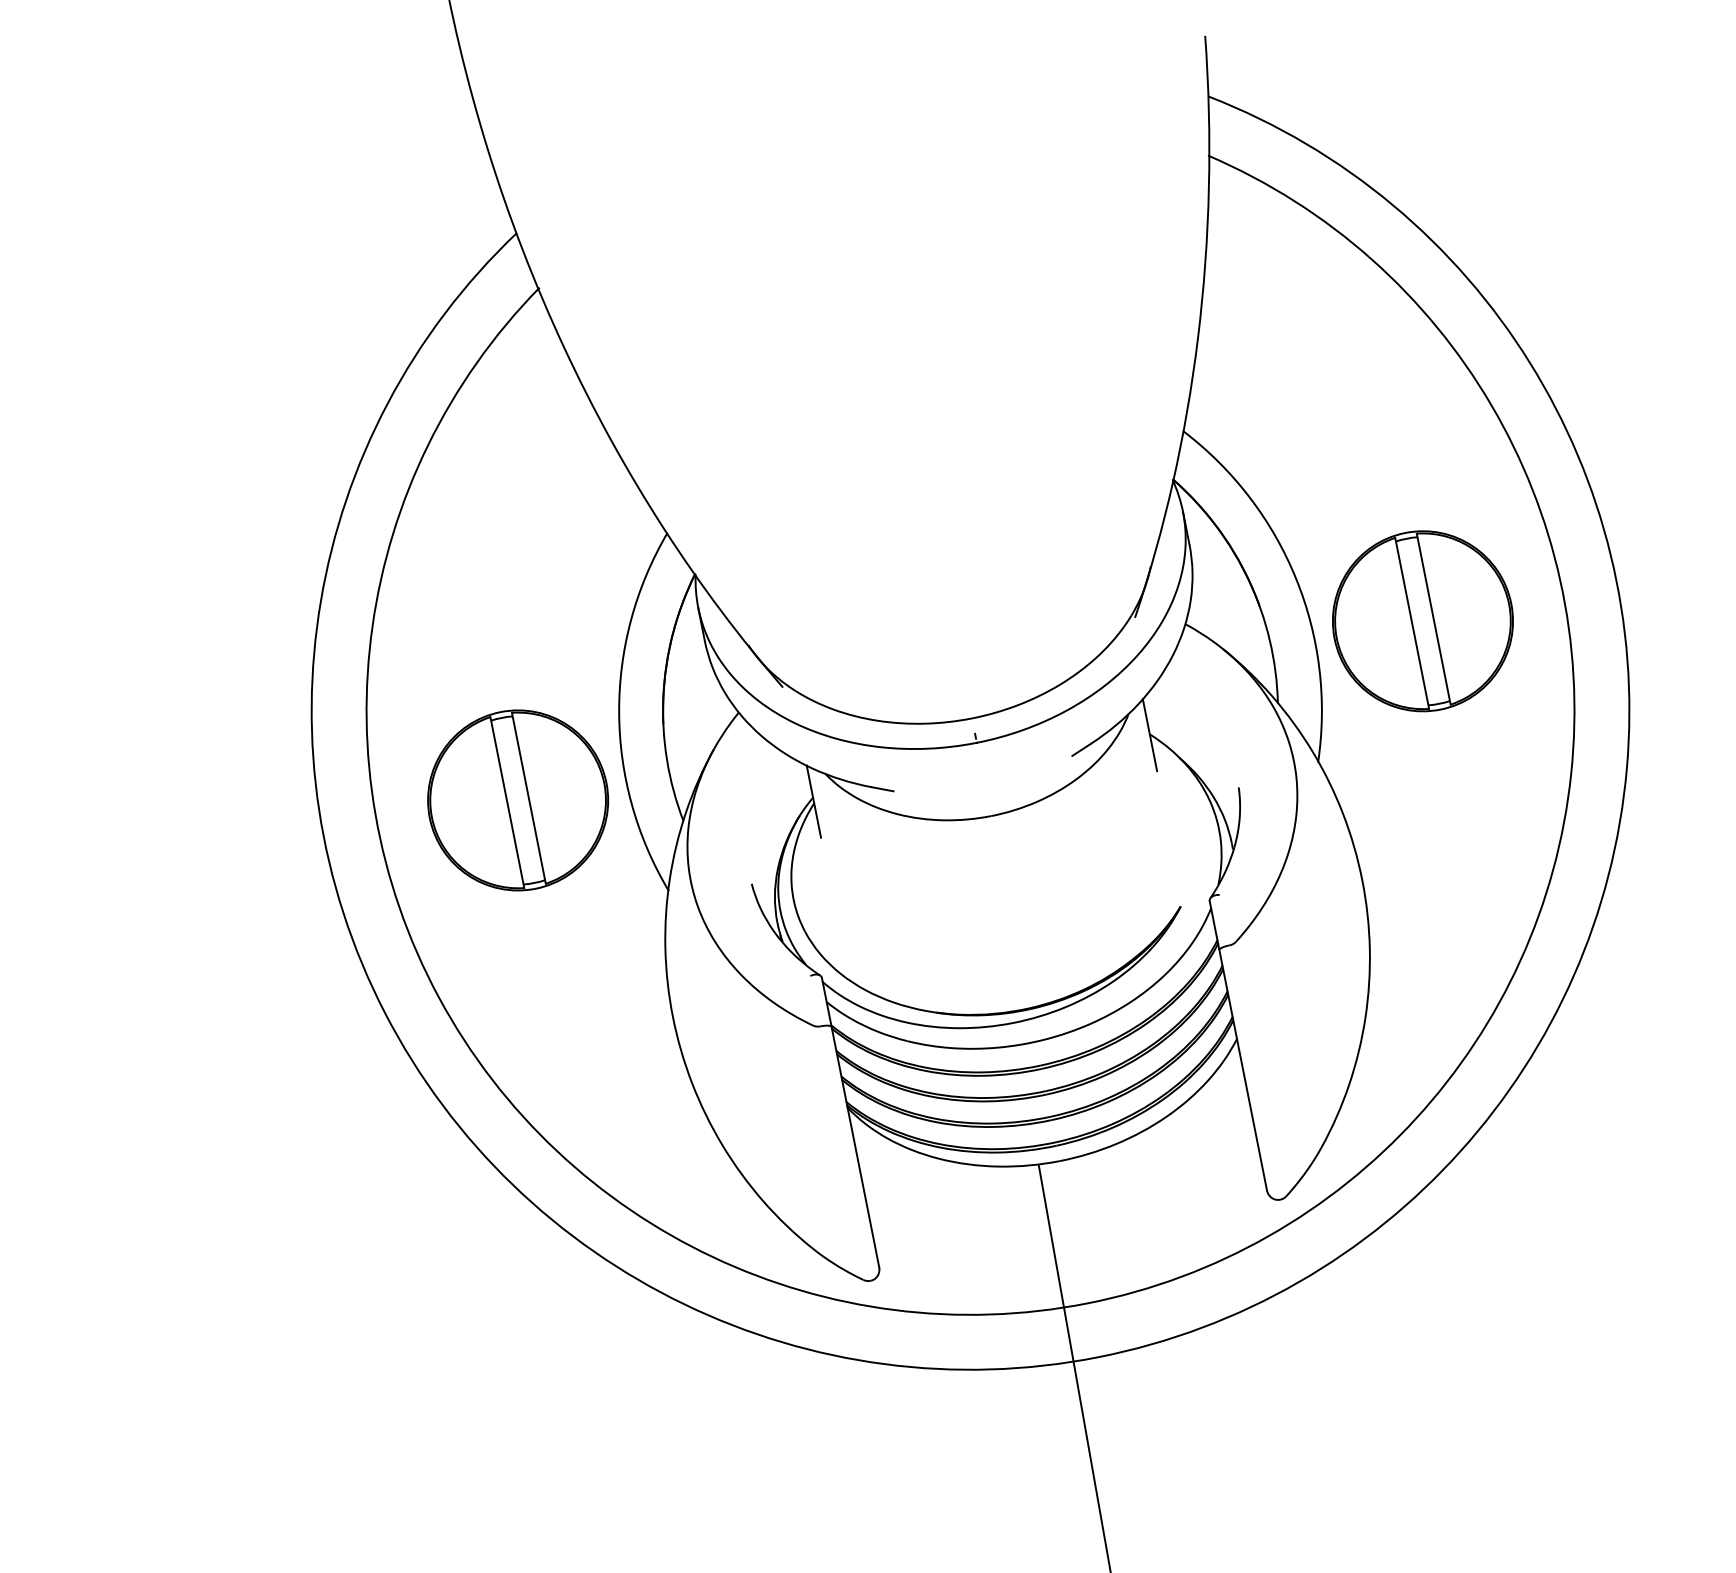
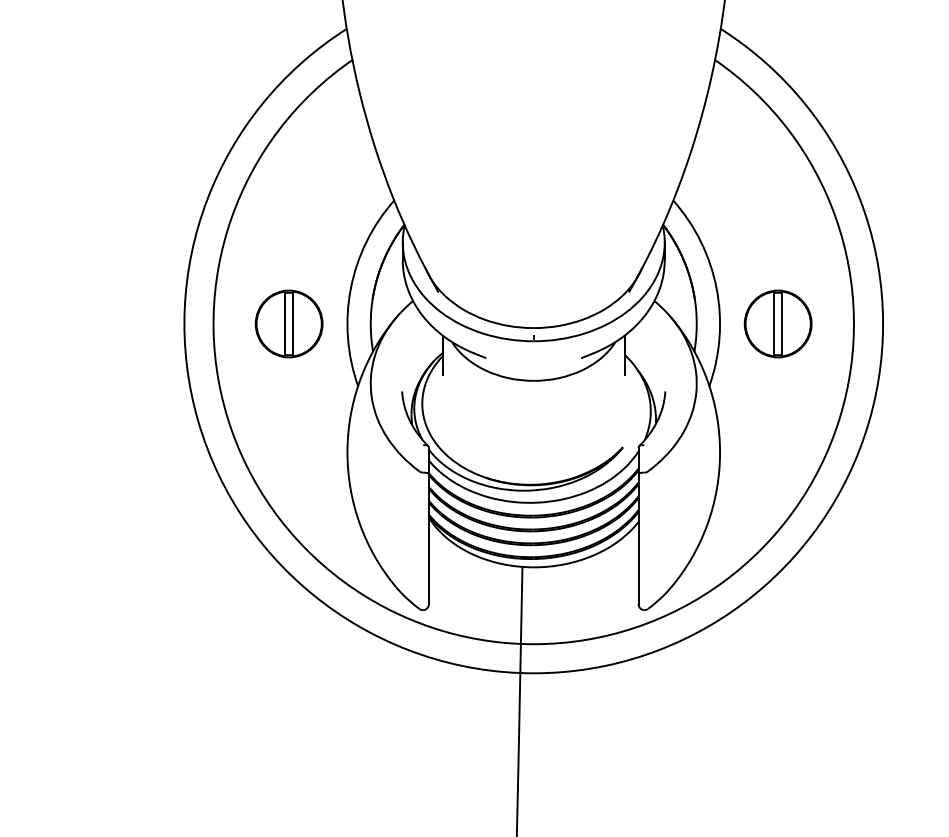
part: (1421, 620) -> (777, 323), size x0.7
part: (516, 799) -> (288, 323), size x0.7

